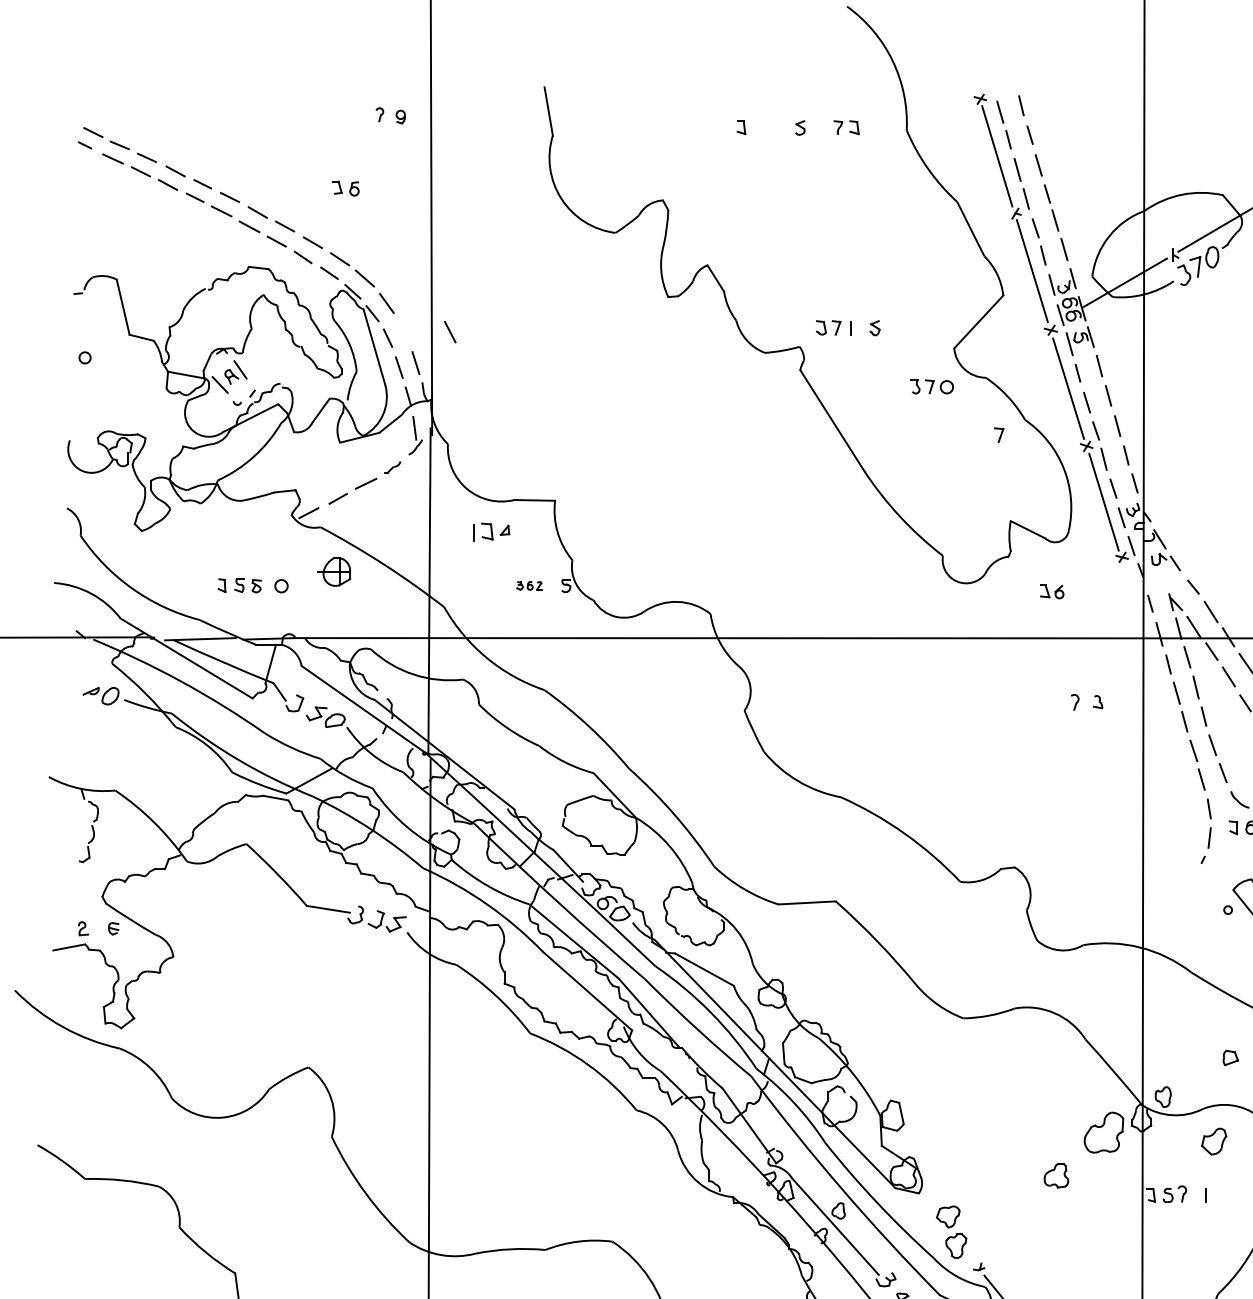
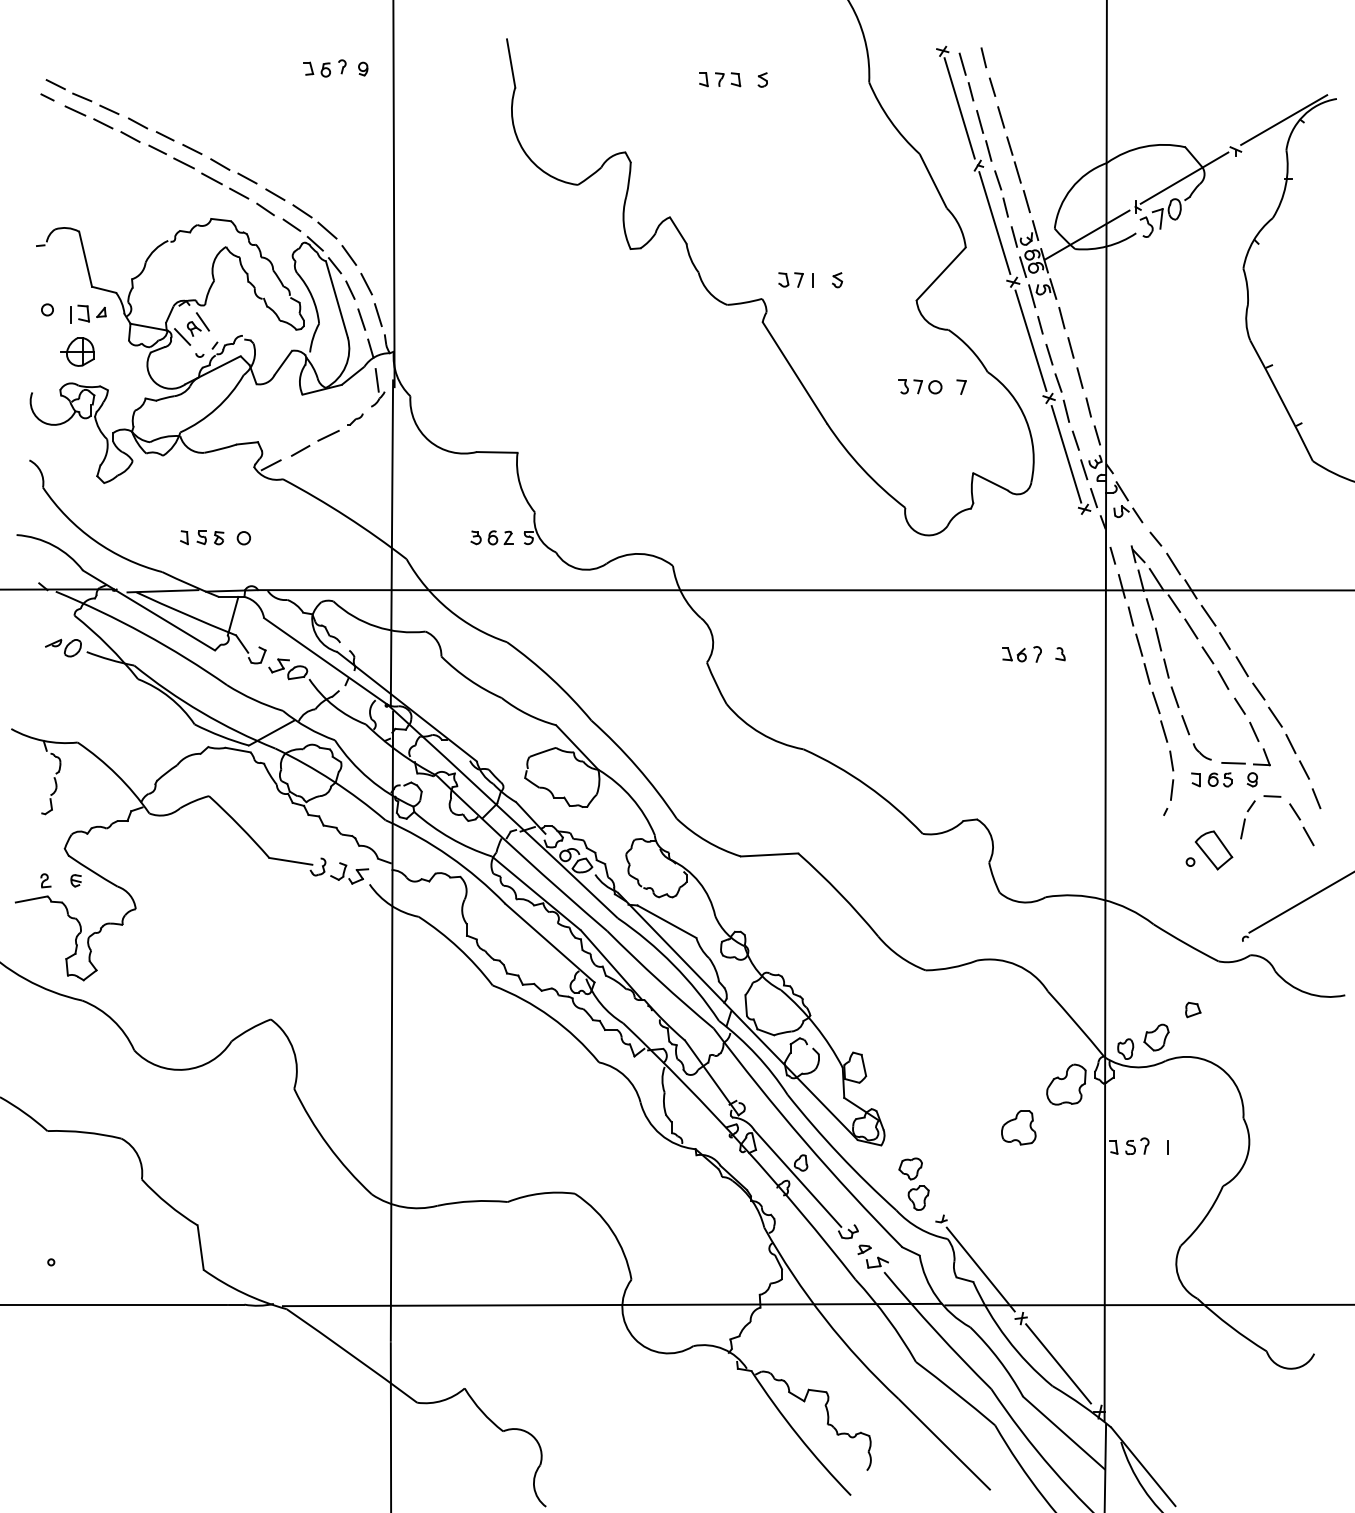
part: (847, 127) -> (728, 79), moved
part: (345, 188) -> (316, 69), moved
line: (450, 332) -> (366, 284), moved
part: (932, 386) -> (920, 386), moved
part: (492, 531) -> (88, 313), moved
part: (334, 571) -> (77, 351), moved
part: (529, 585) -> (491, 537), size x1.67
part: (1052, 591) -> (1014, 654), moved
part: (1214, 1141) -> (1156, 1037), moved
part: (1056, 1175) -> (1018, 1127), size x1.43

